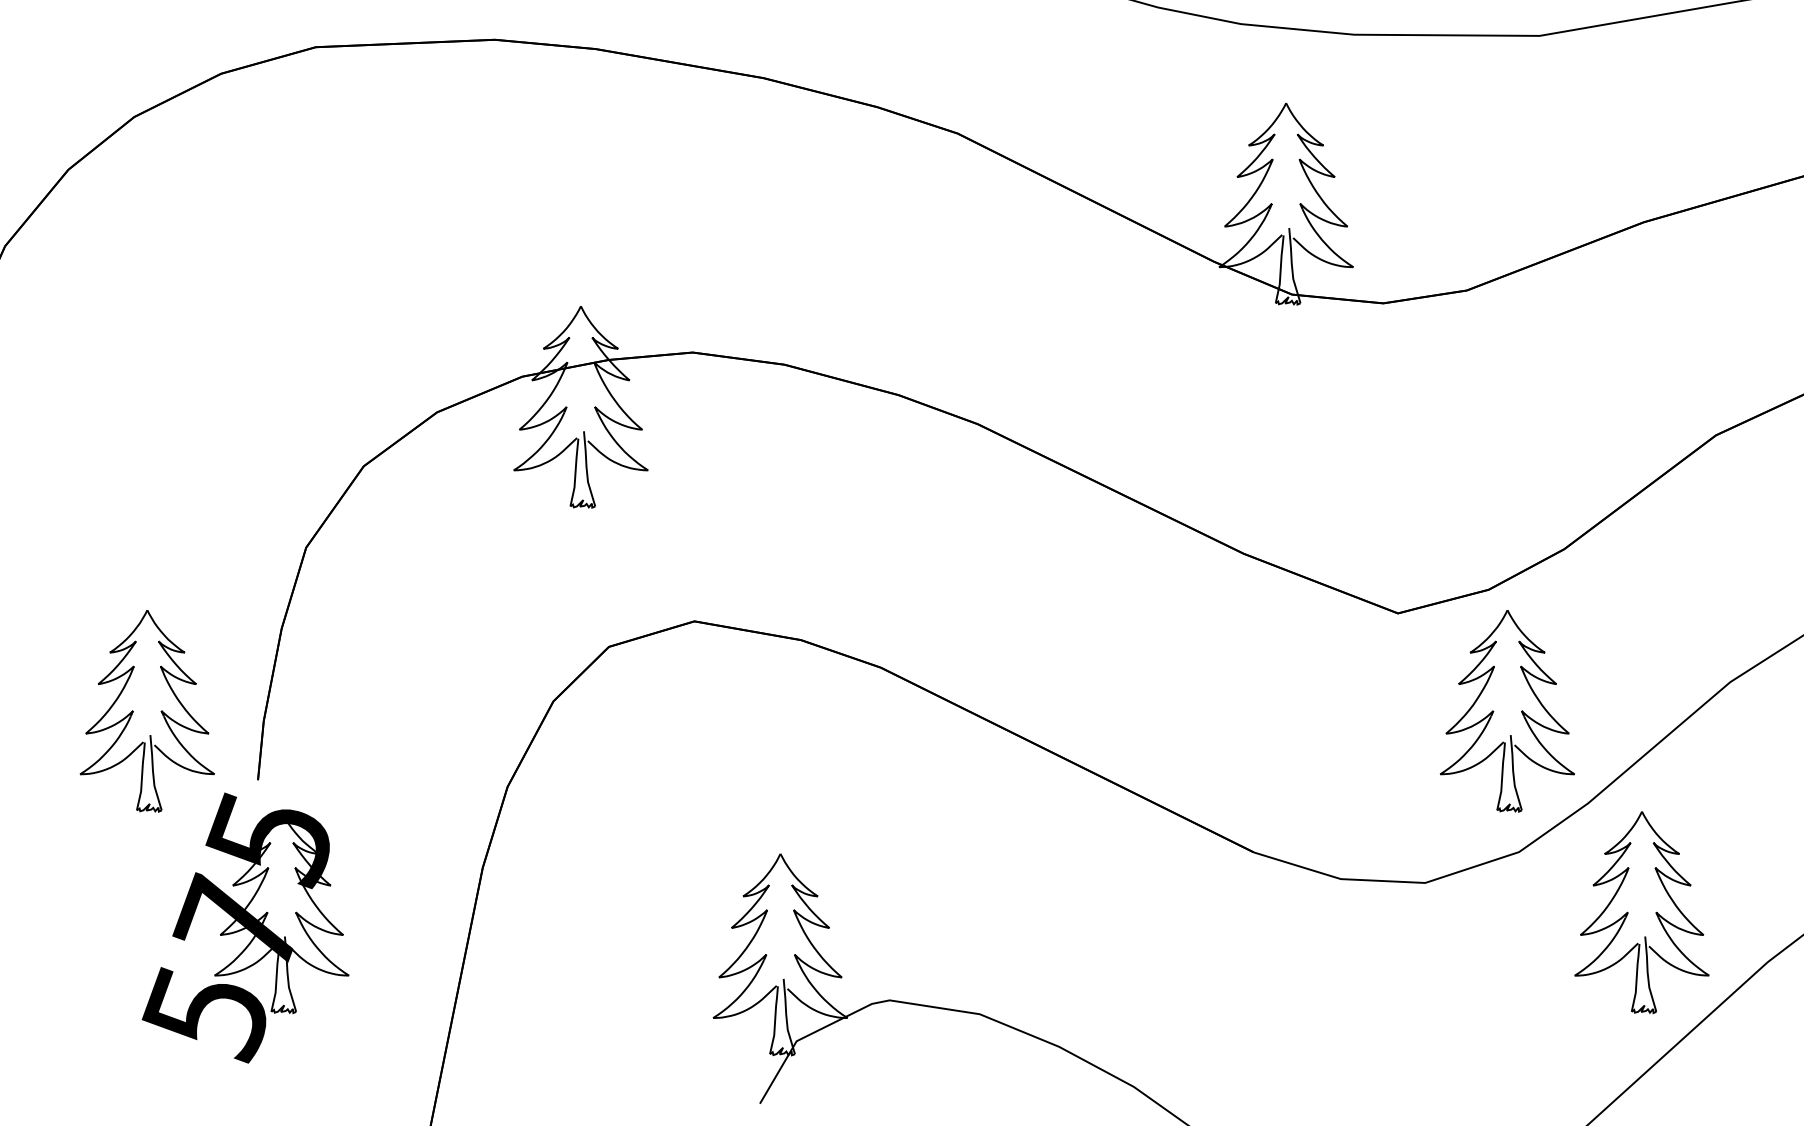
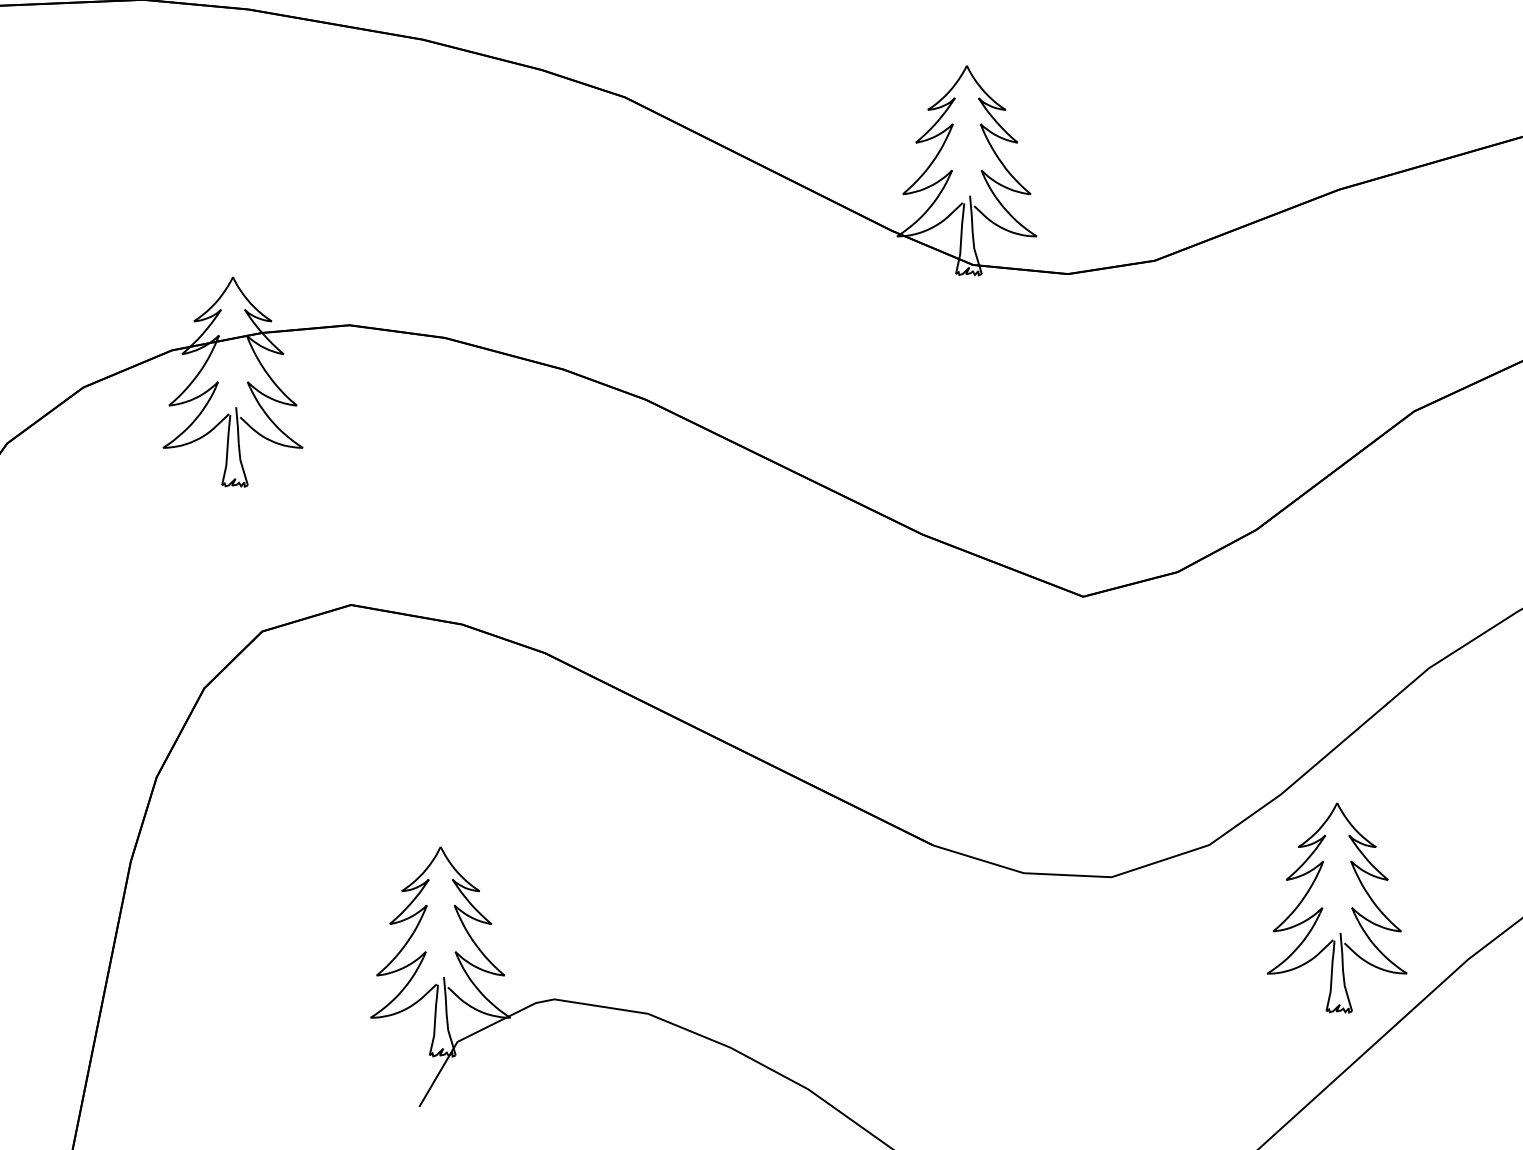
part: (1494, 711) -> (1183, 698), removed

